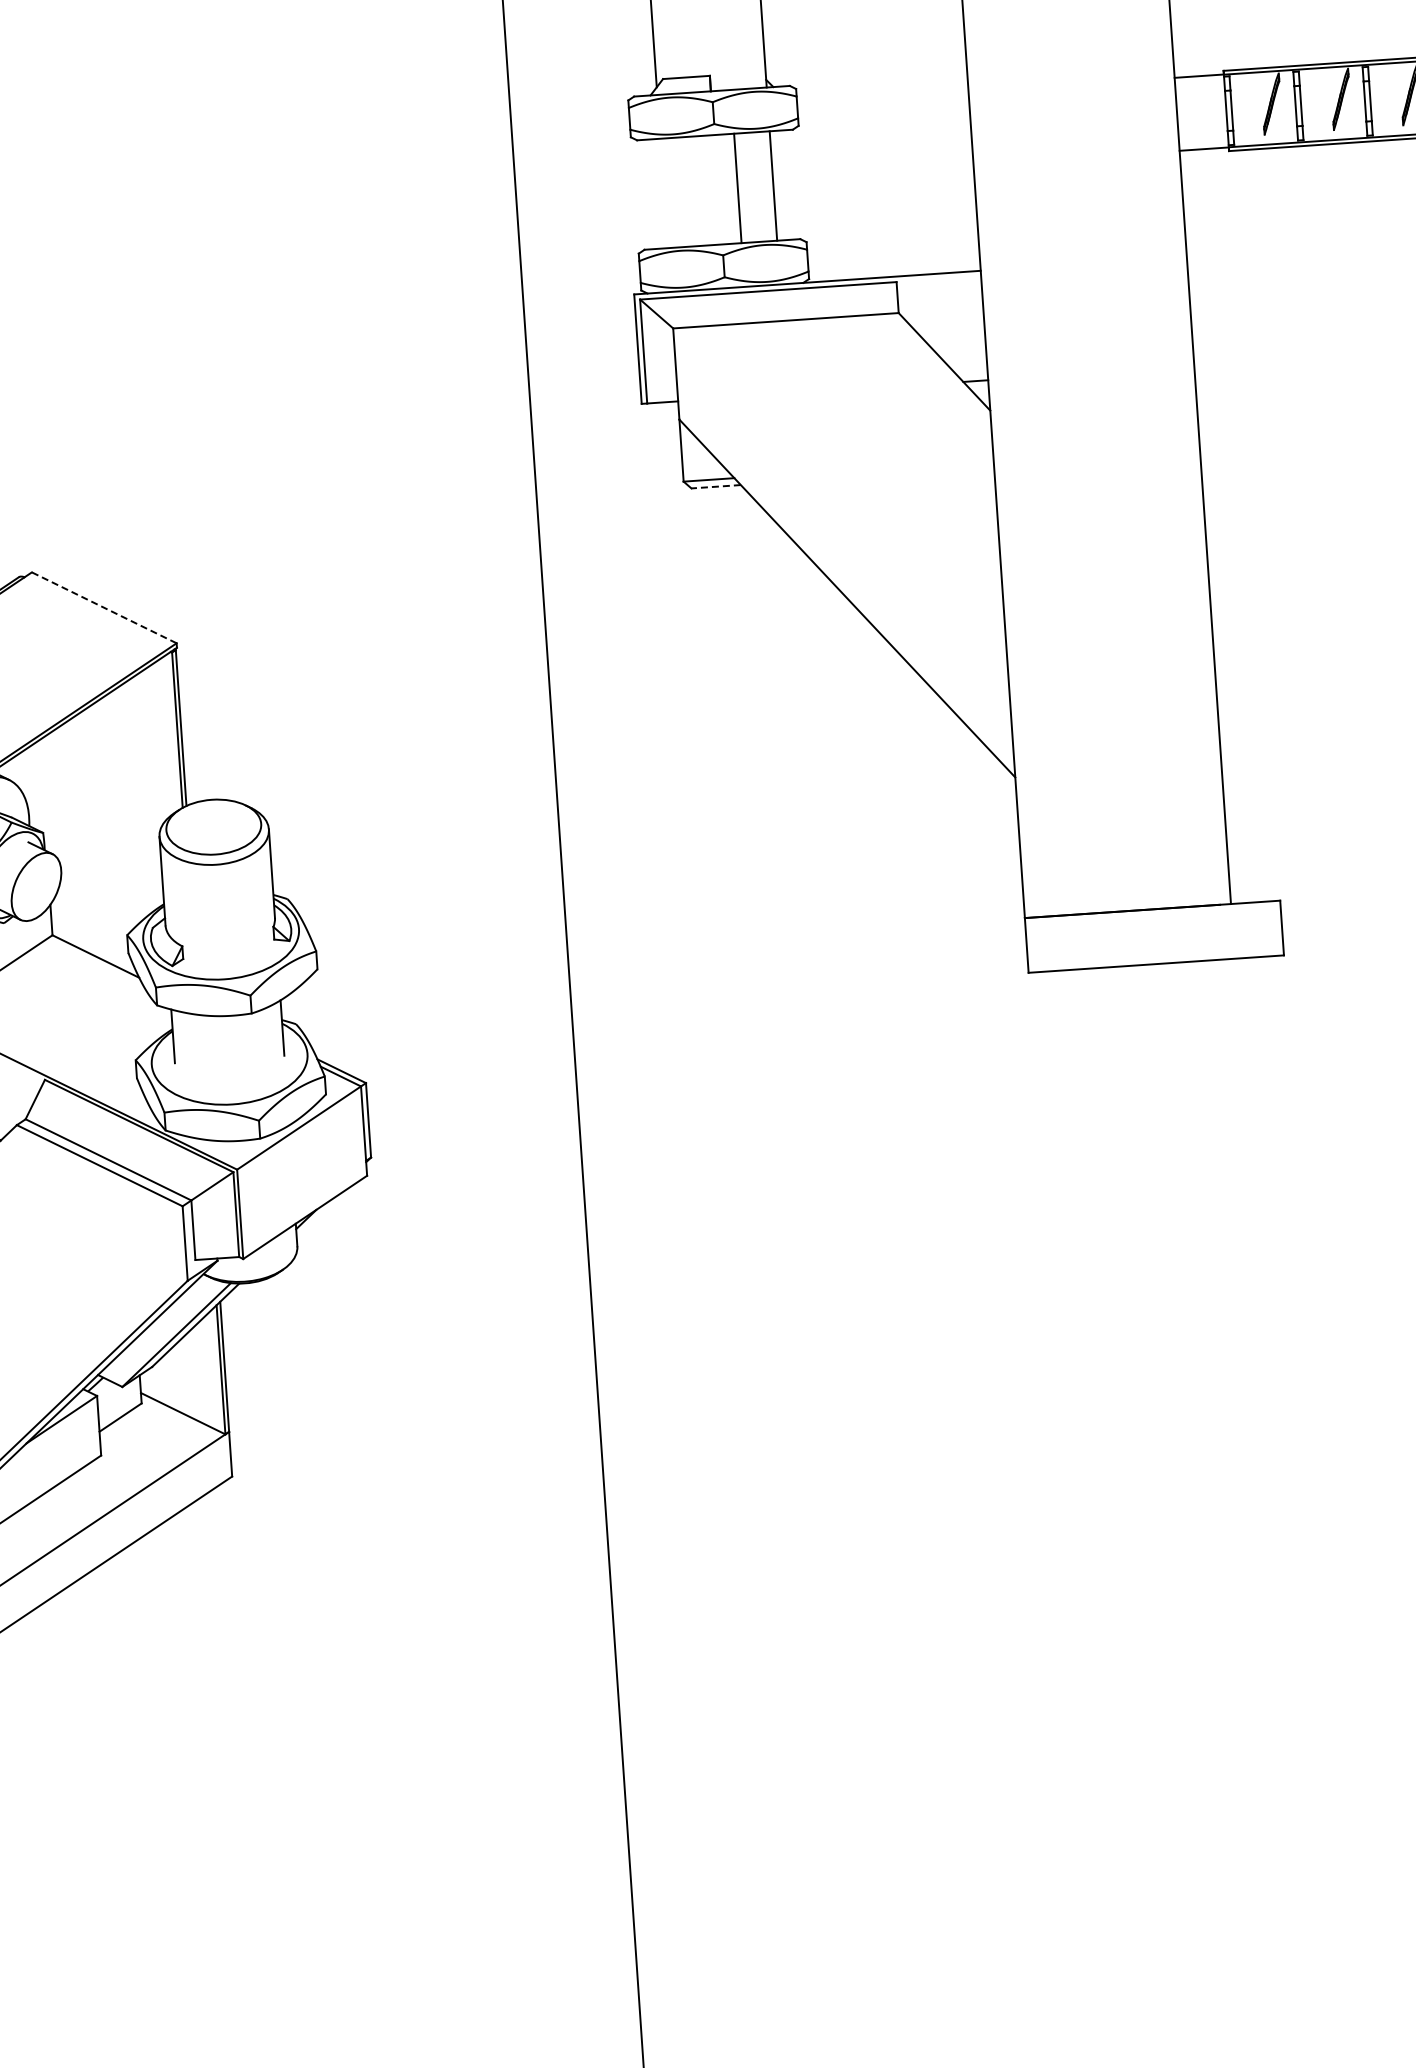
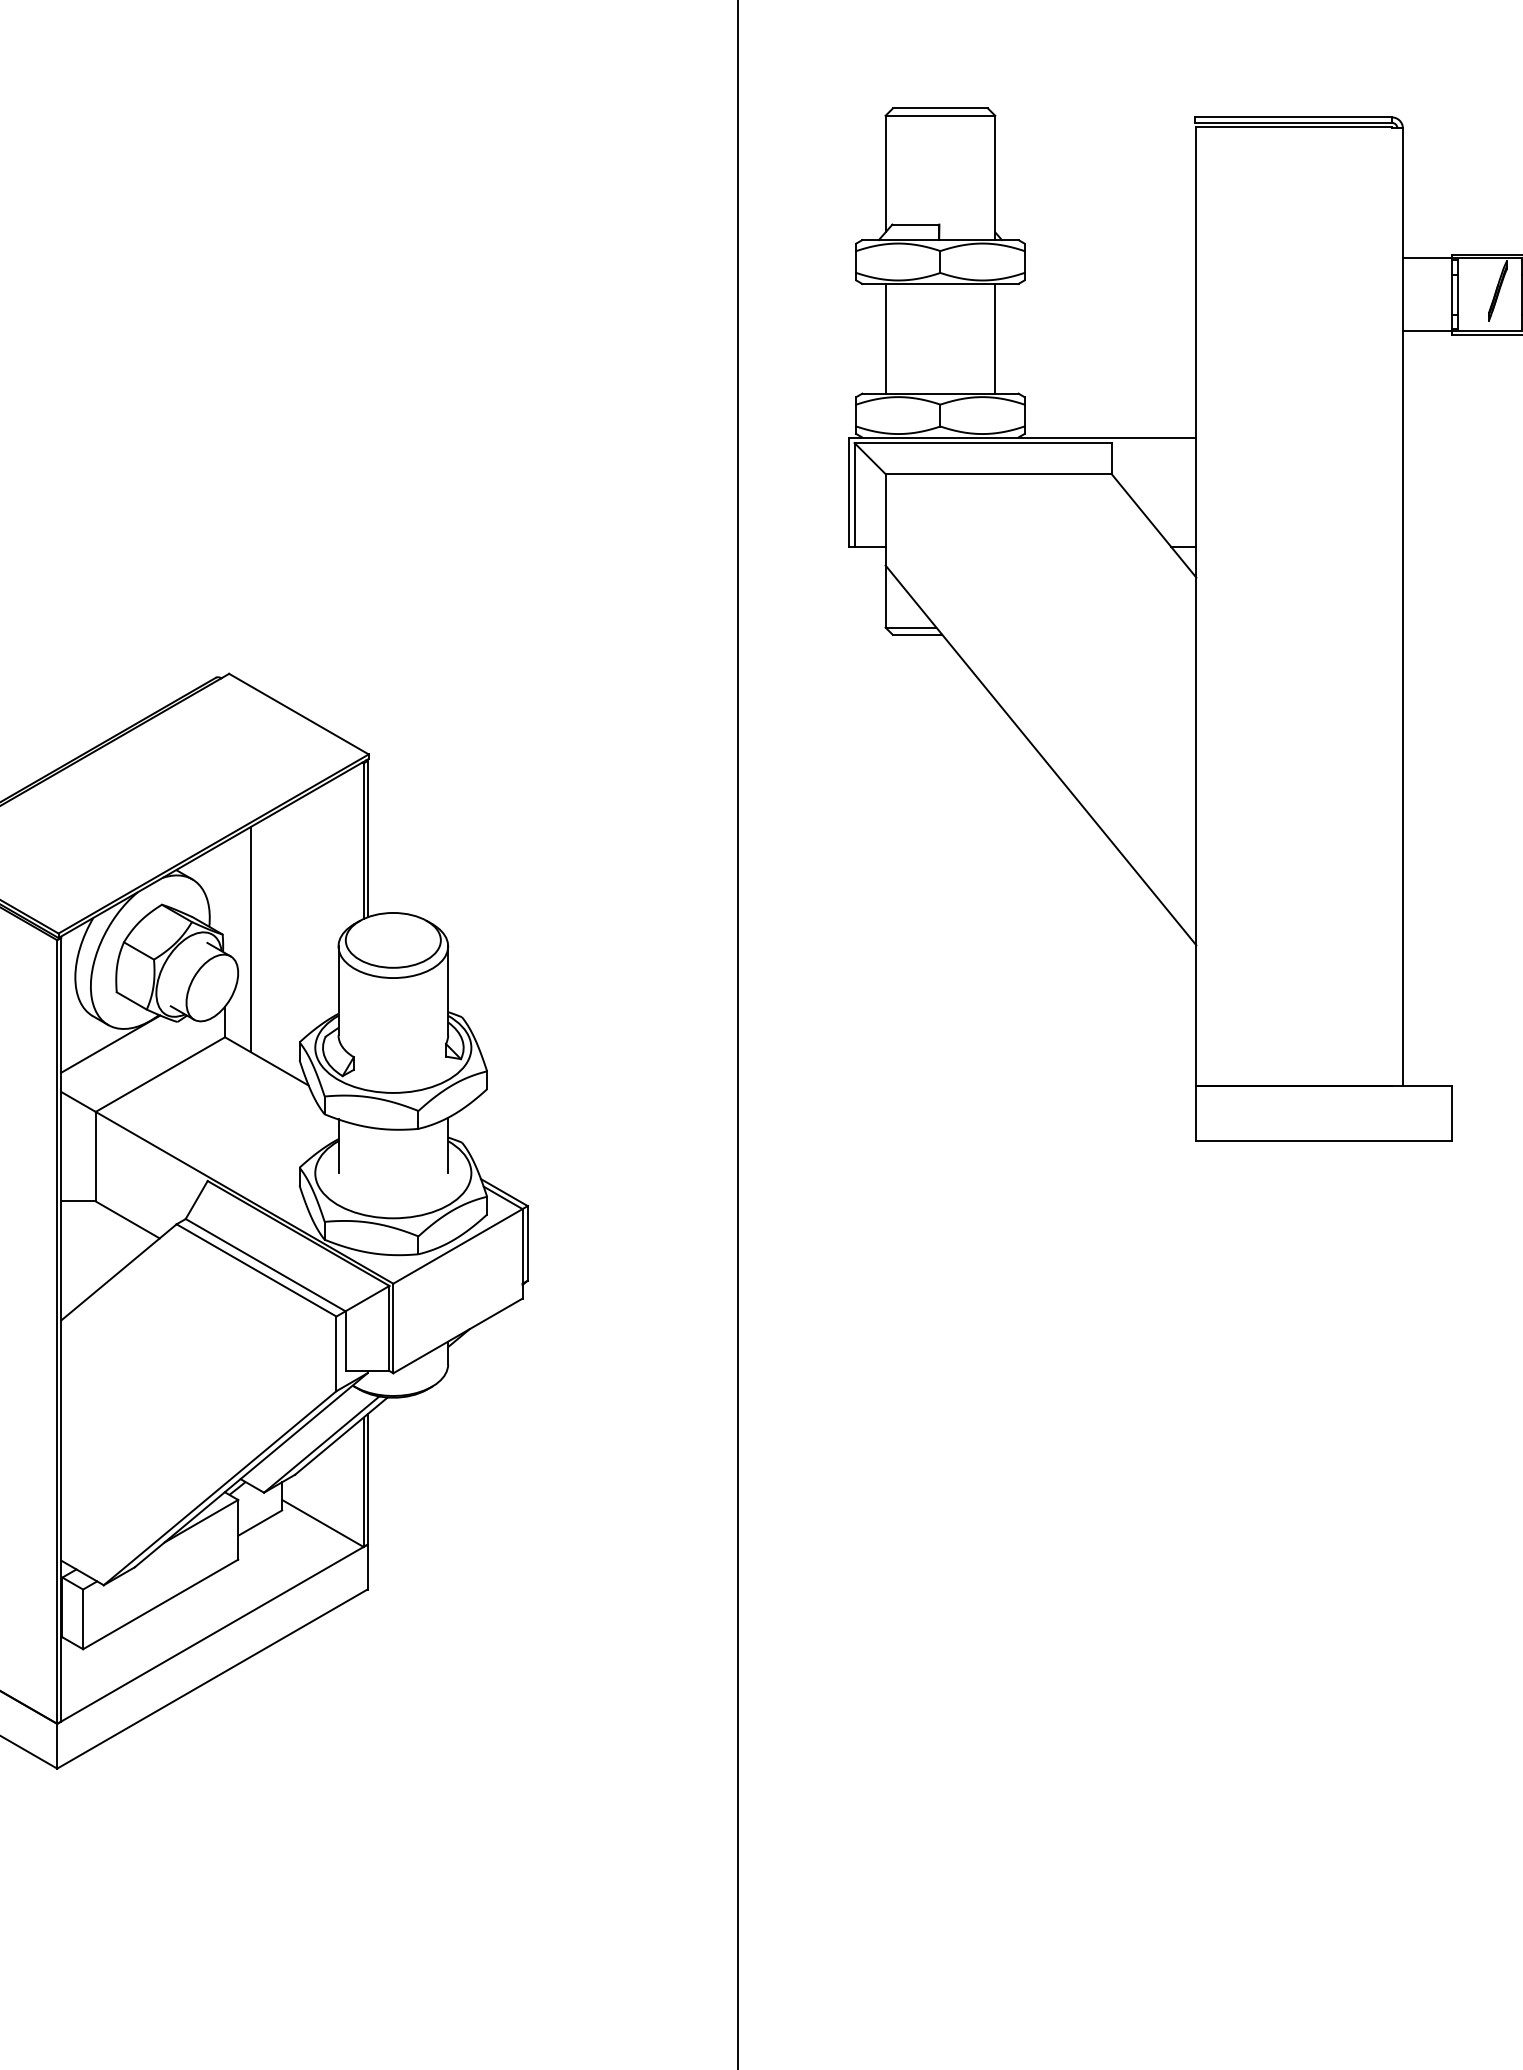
line: (737, 188) -> (885, 338), moved
line: (715, 486) -> (917, 634), dashed -> solid
line: (103, 608) -> (298, 714), dashed -> solid
line: (72, 835) -> (251, 939), added

